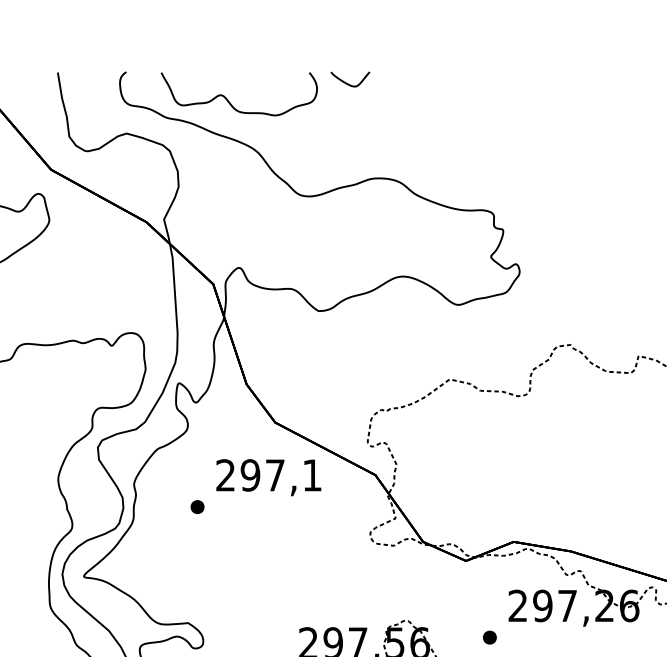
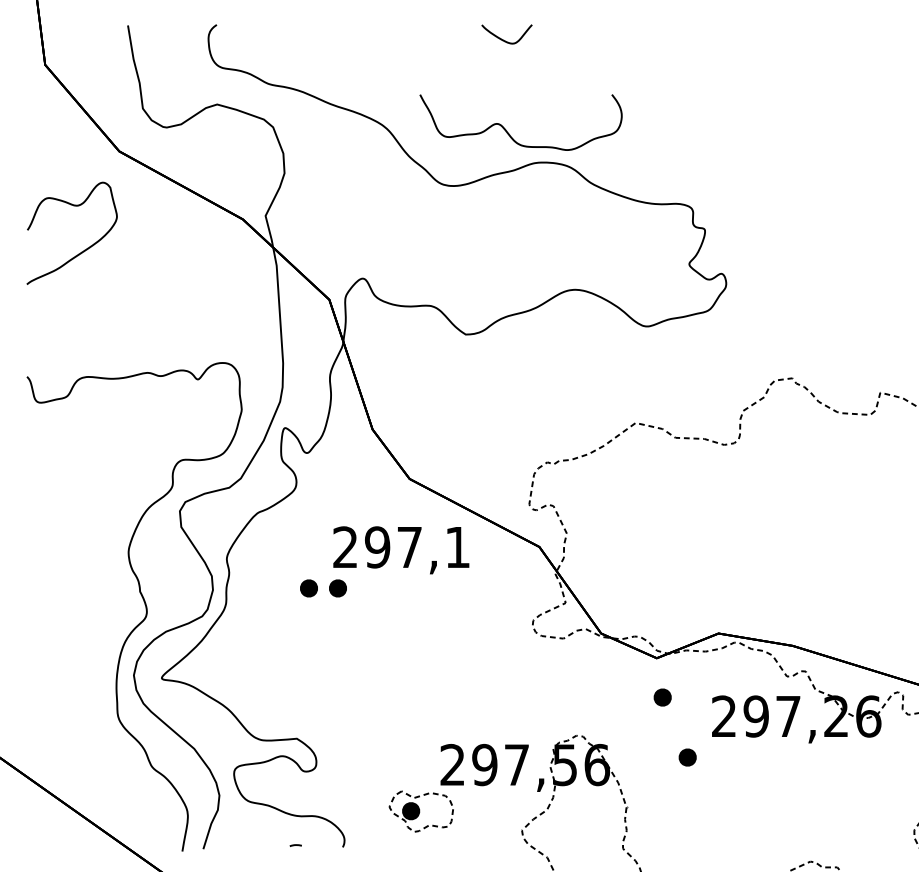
curve: (230, 102) -> (509, 133), moved
part: (219, 507) -> (337, 588), added
part: (470, 591) -> (662, 697), added

